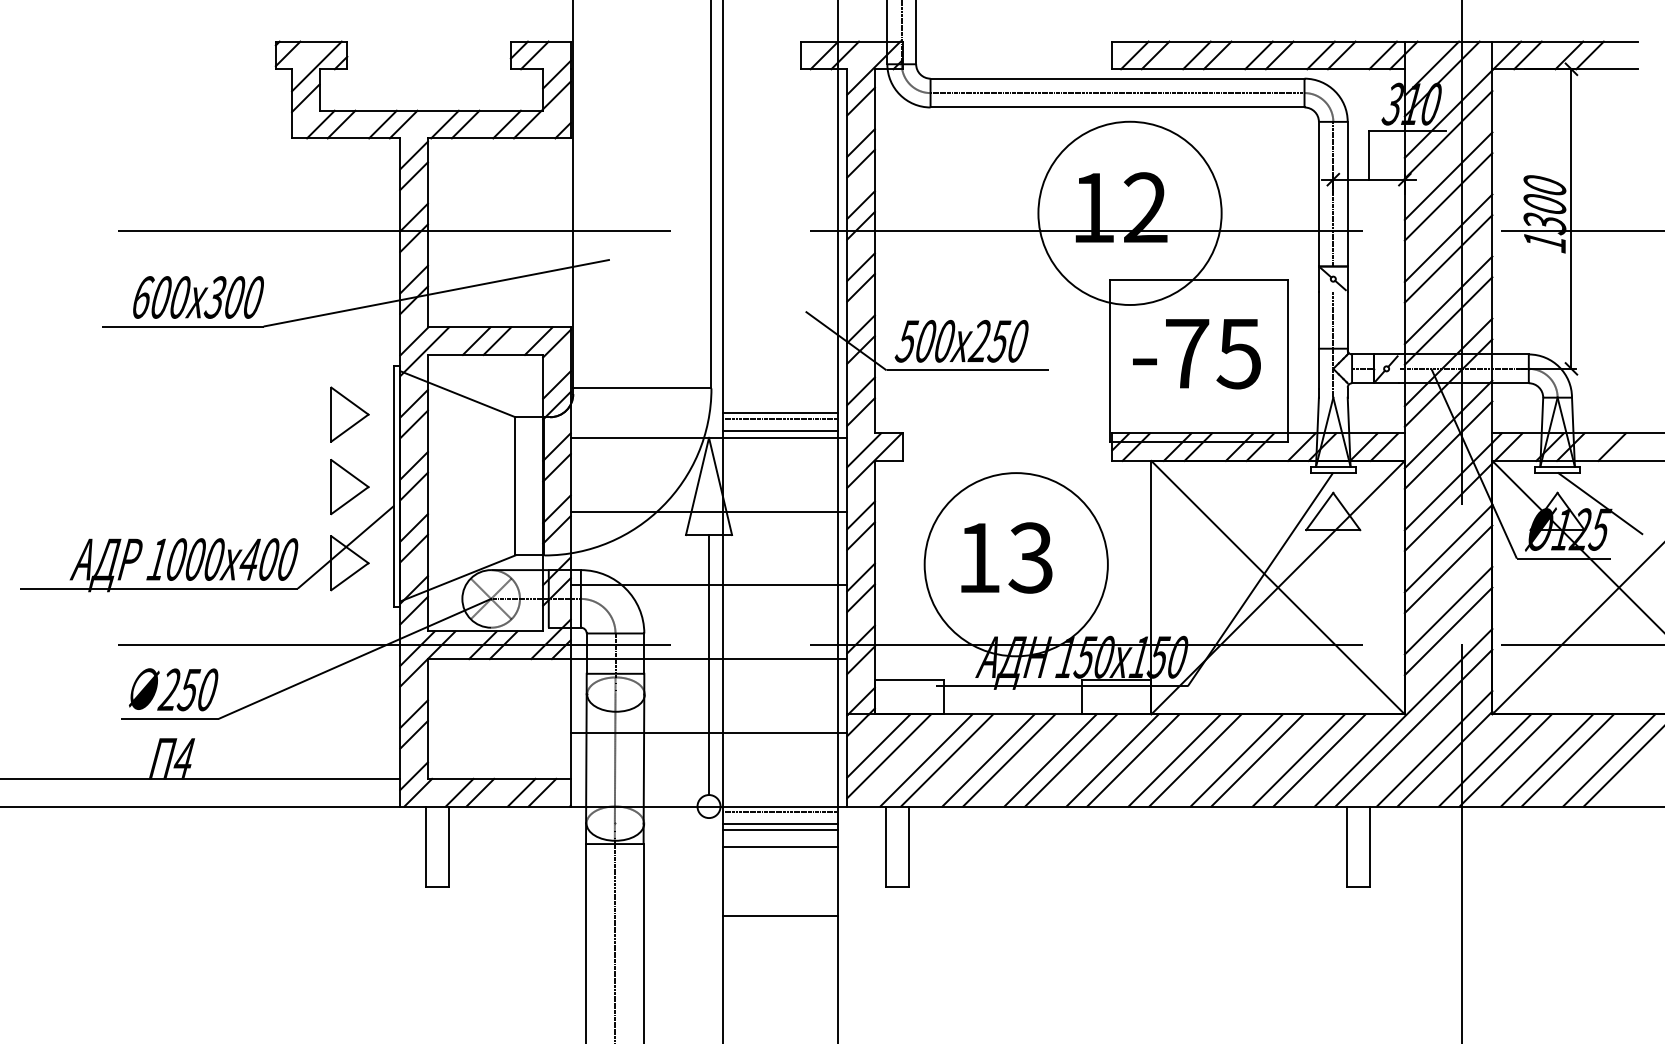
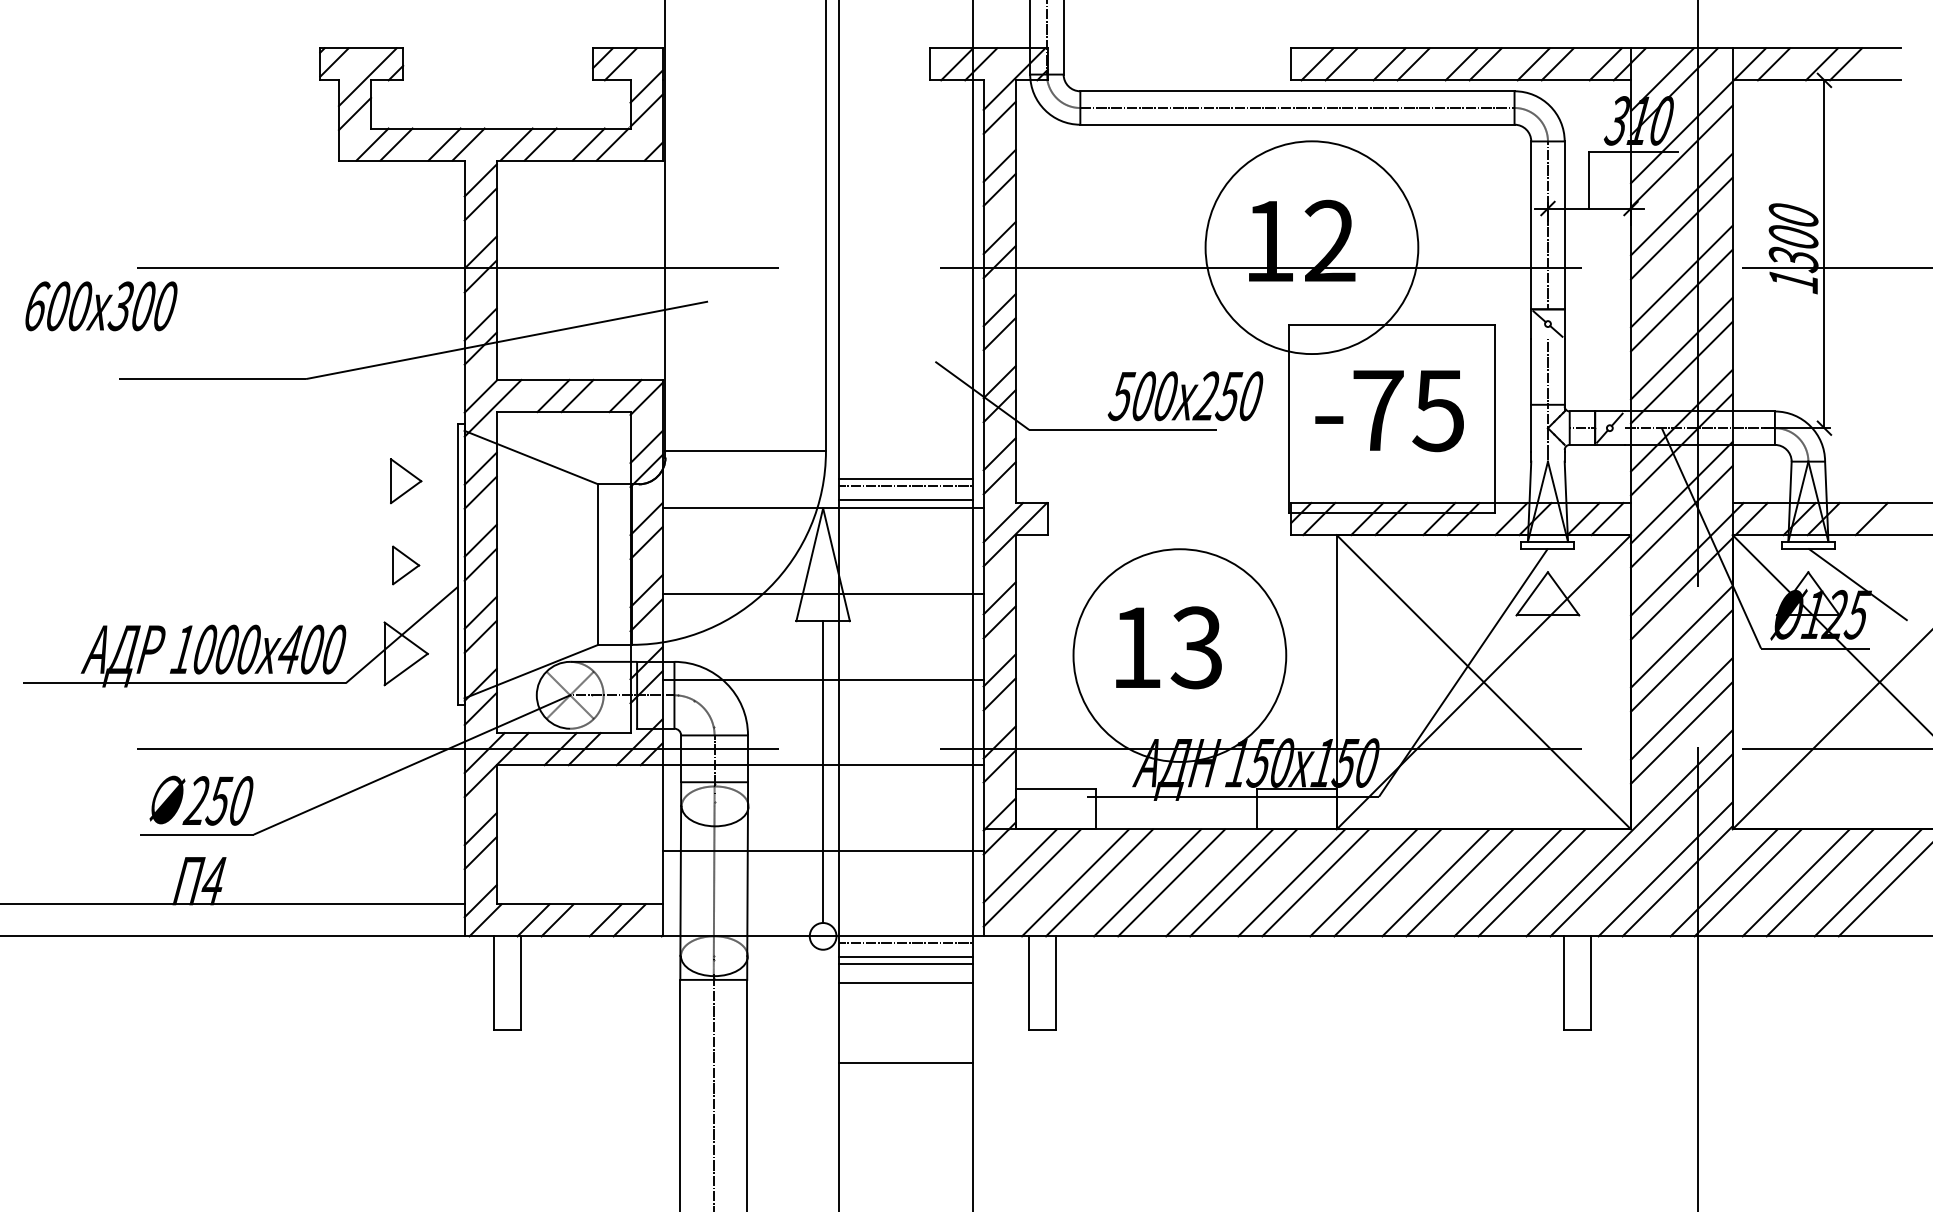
text: (198, 297) -> (101, 306), moved
text: (961, 341) -> (1185, 396), moved
part: (349, 413) -> (405, 480), size x0.7
part: (349, 487) -> (405, 565), size x0.6

